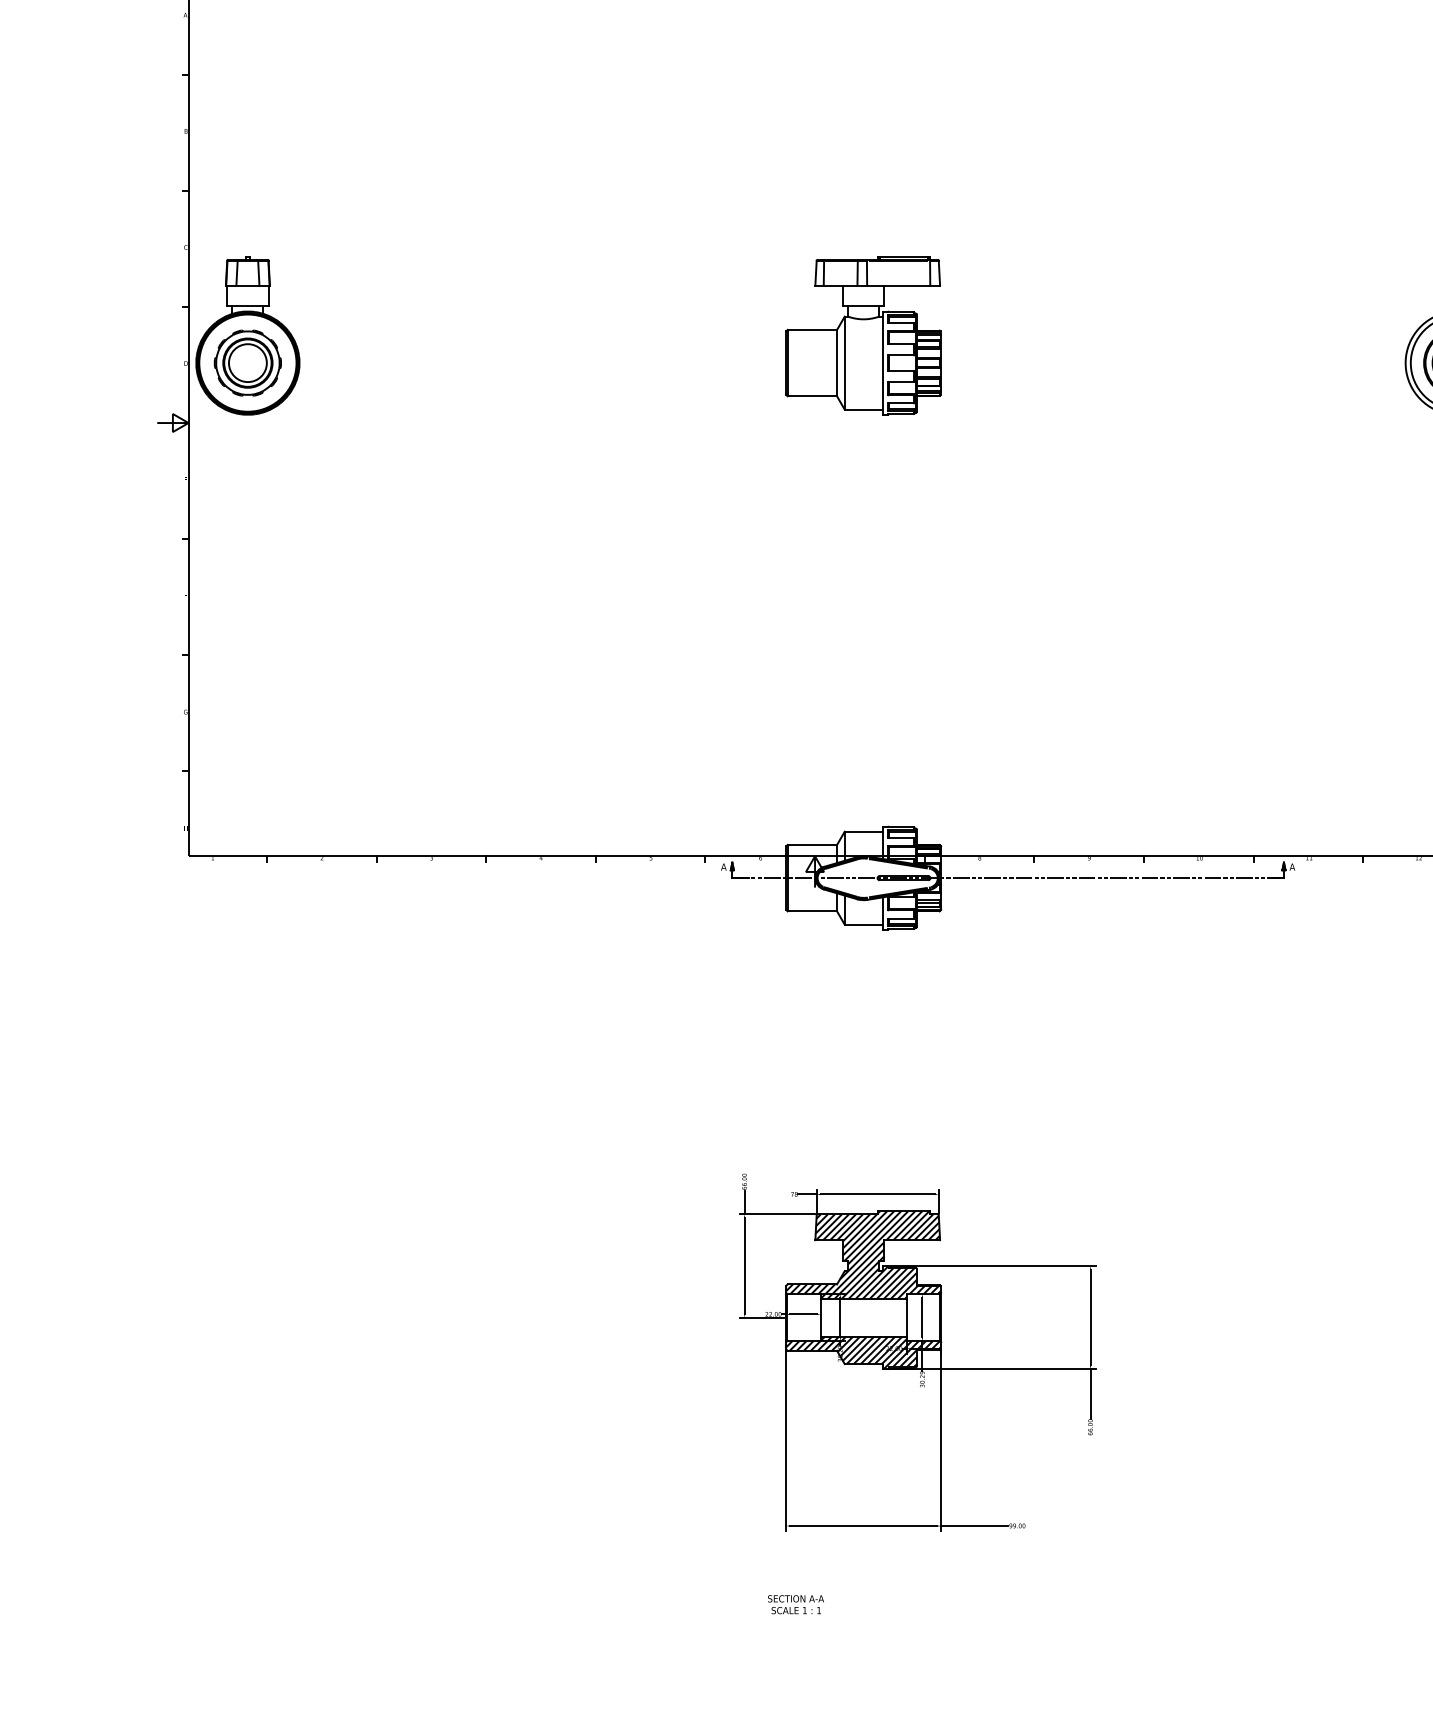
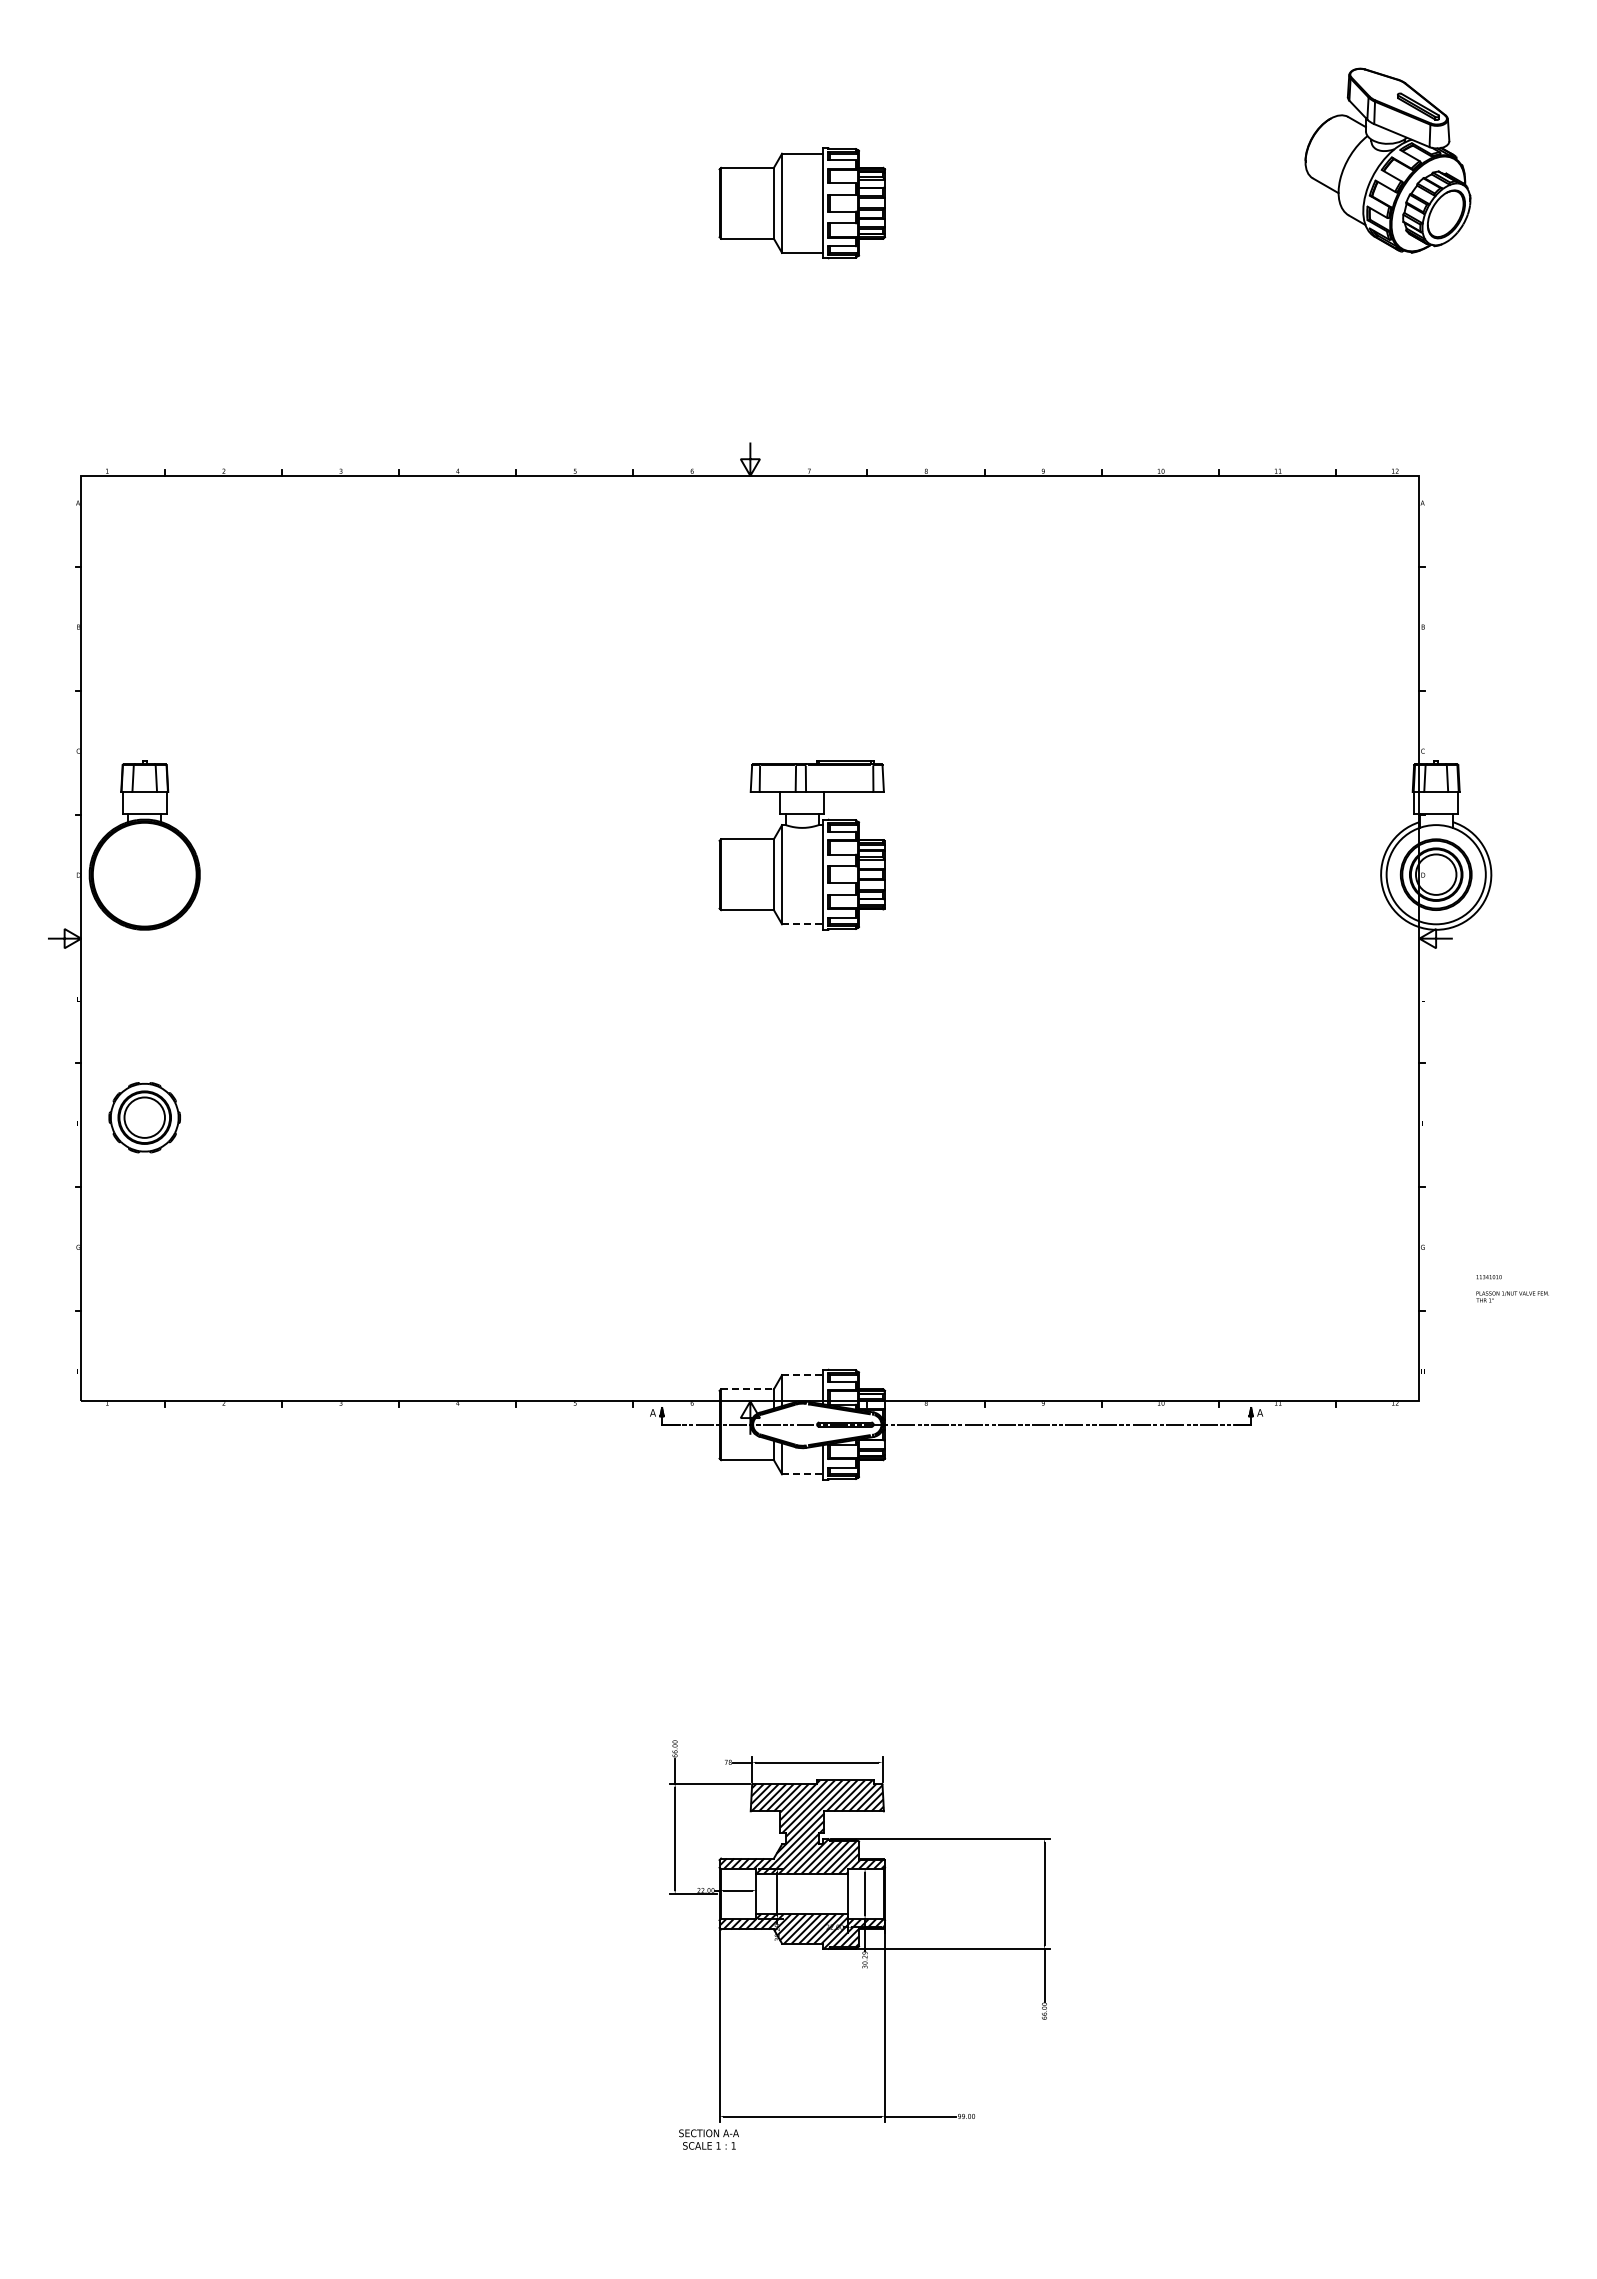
part: (247, 362) -> (144, 1117), moved
line: (863, 409) -> (802, 924), solid -> dashed
line: (863, 832) -> (802, 1375), solid -> dashed
line: (813, 845) -> (748, 1389), solid -> dashed
line: (863, 924) -> (802, 1474), solid -> dashed
text: (795, 1604) -> (708, 2139), moved

